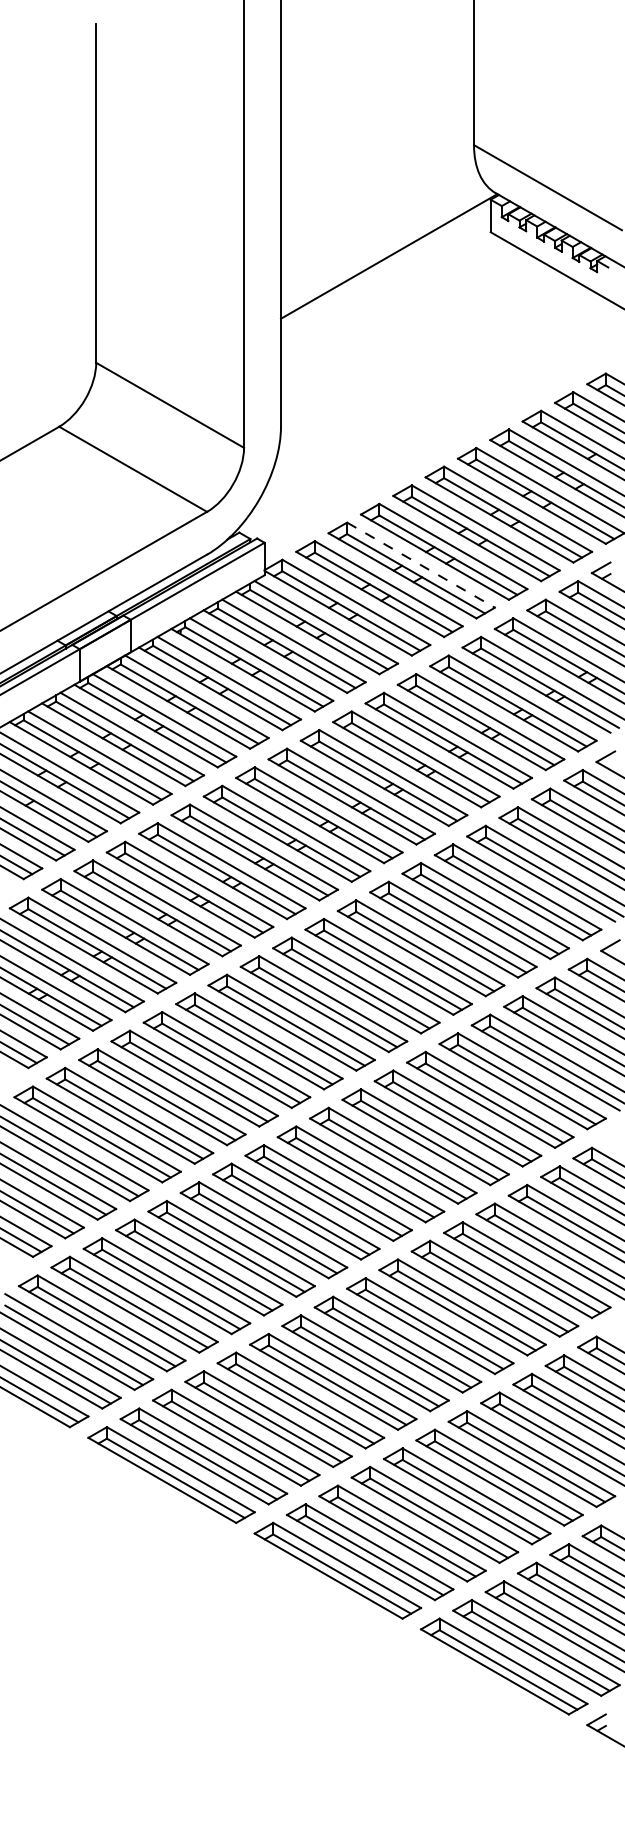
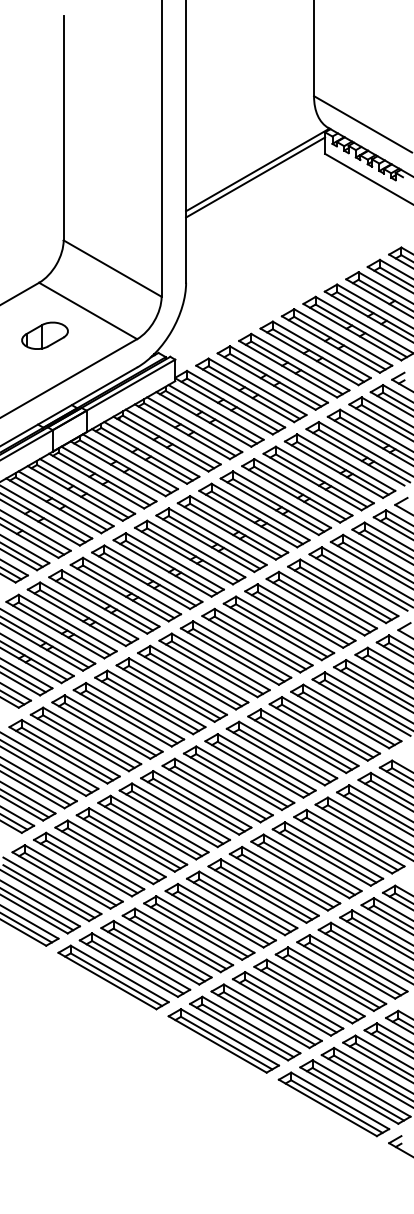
line: (385, 267) -> (255, 177), added
part: (67, 506) -> (44, 335), added
line: (420, 565) -> (278, 374), dashed -> solid

